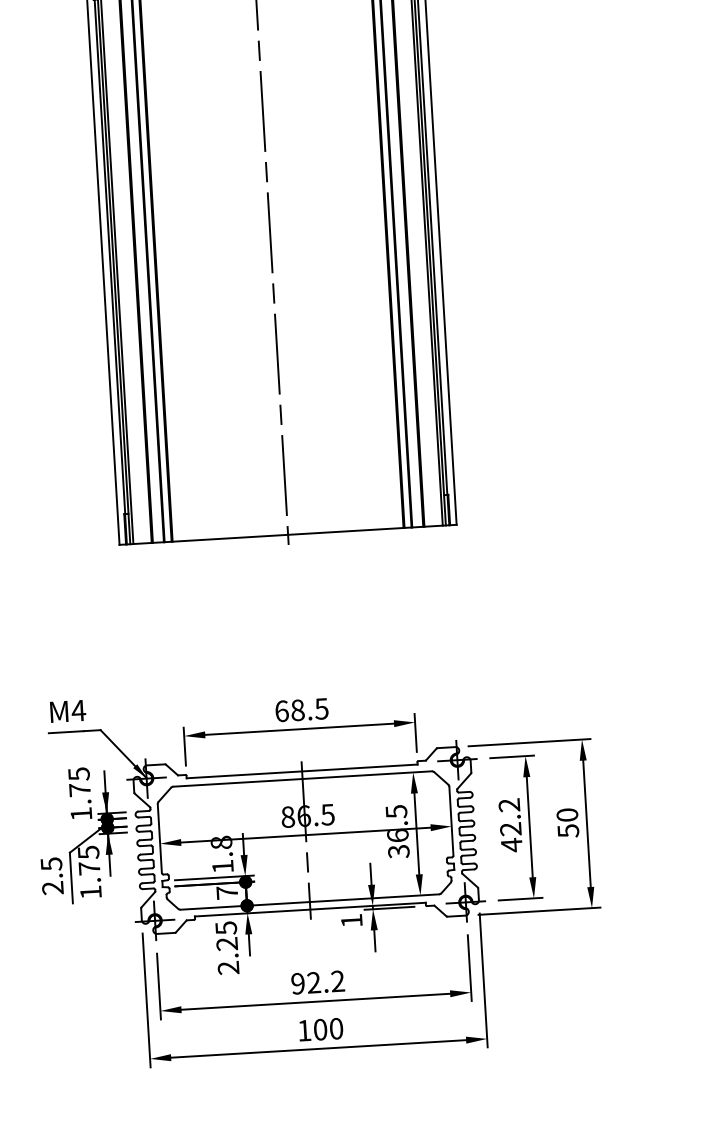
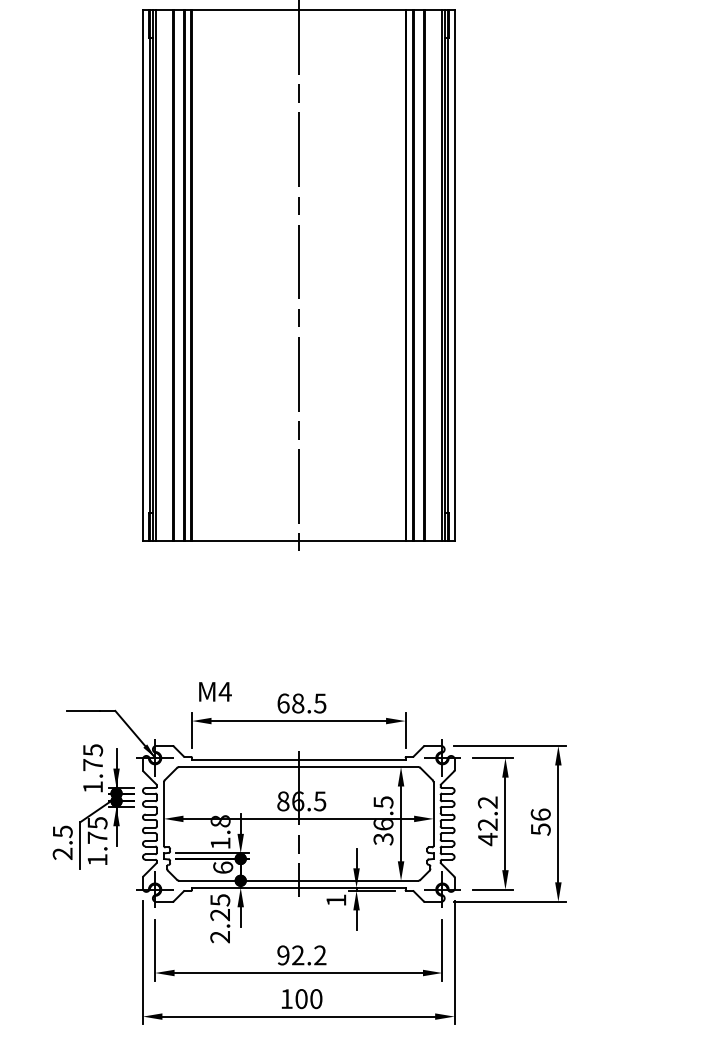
text: (68, 710) -> (215, 691), moved
text: (567, 814) -> (540, 814), 50 -> 56
text: (227, 892) -> (223, 867), 7 -> 6

